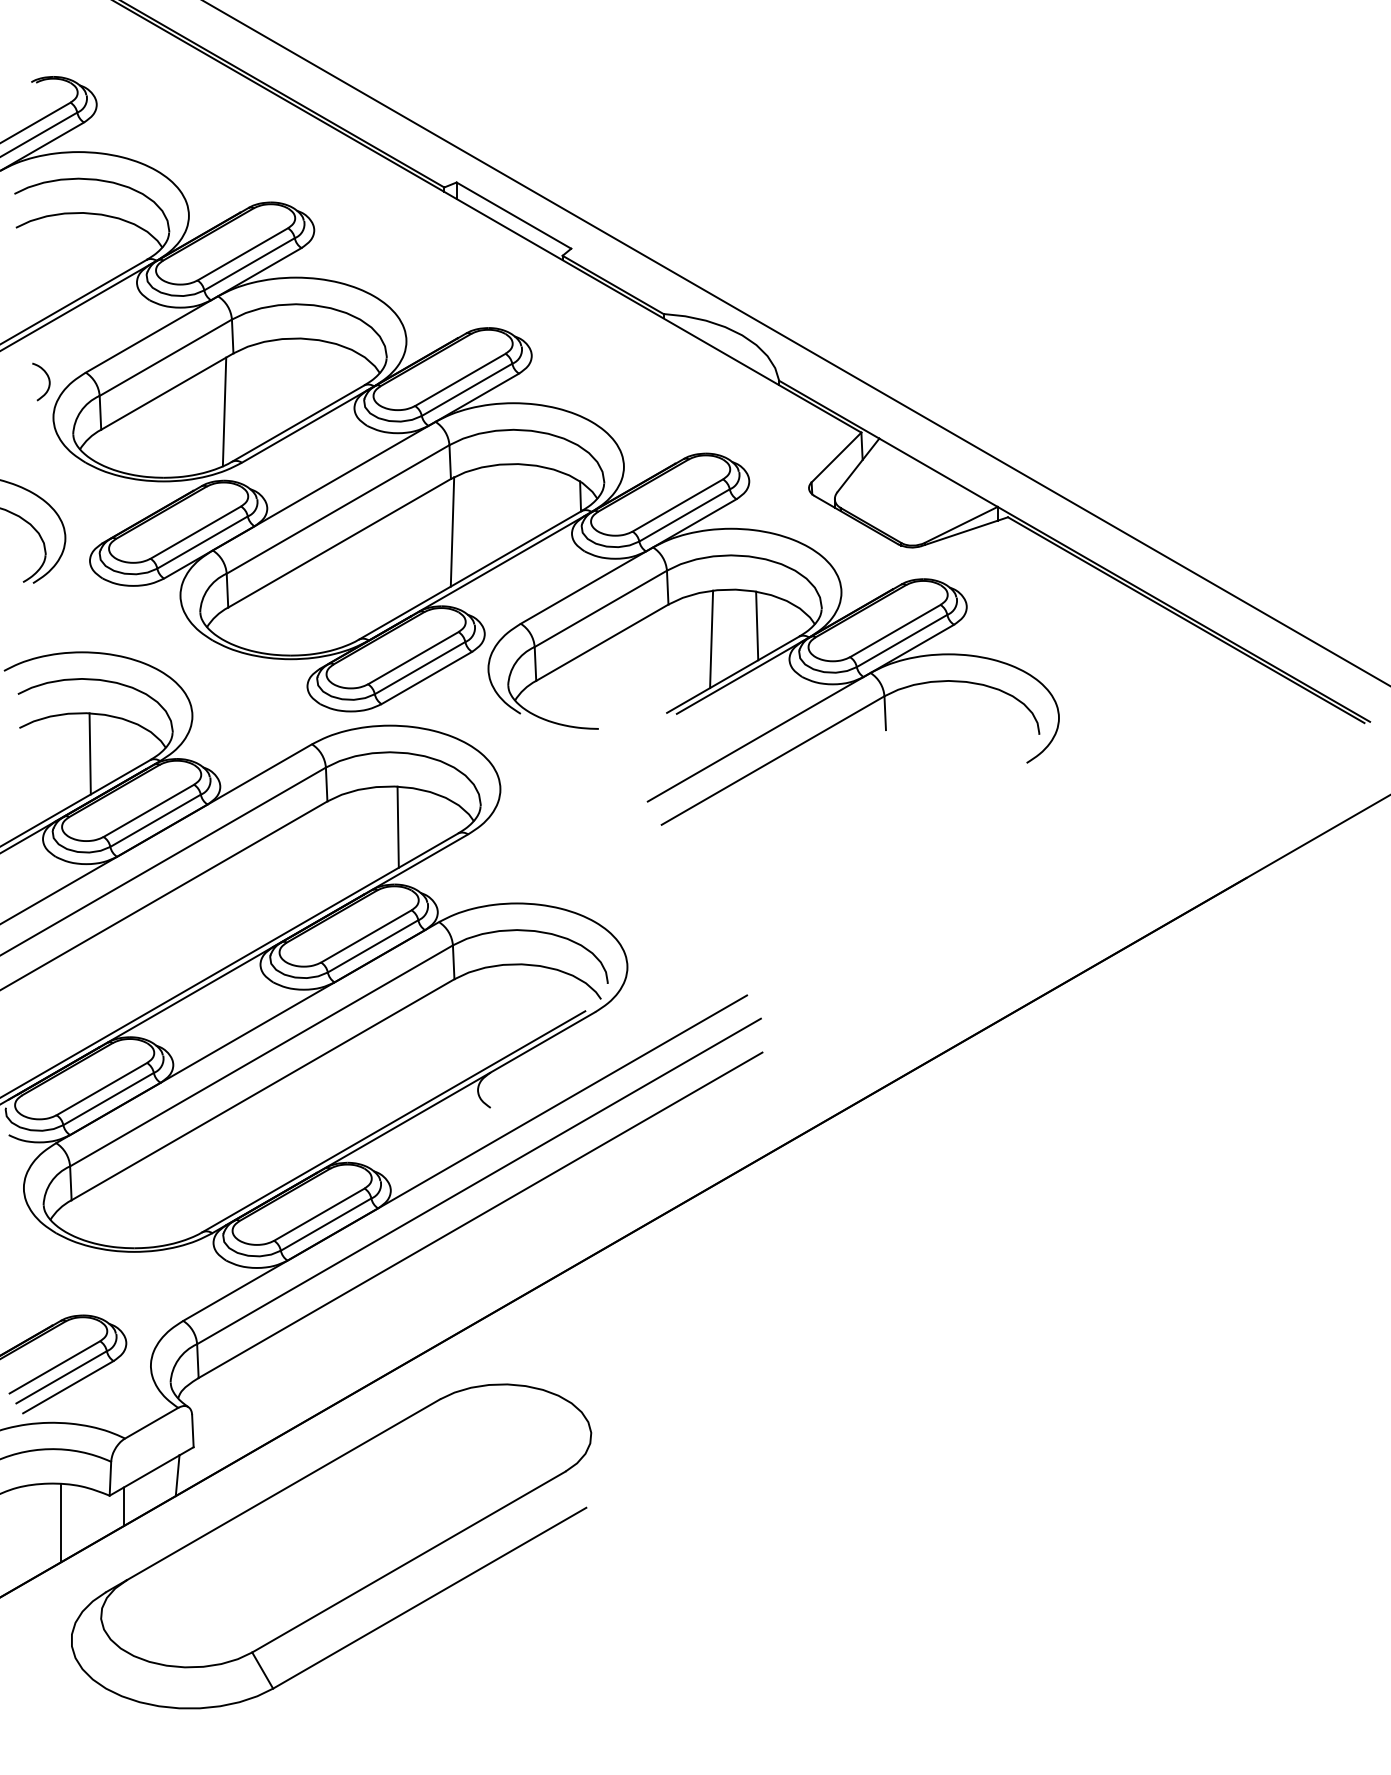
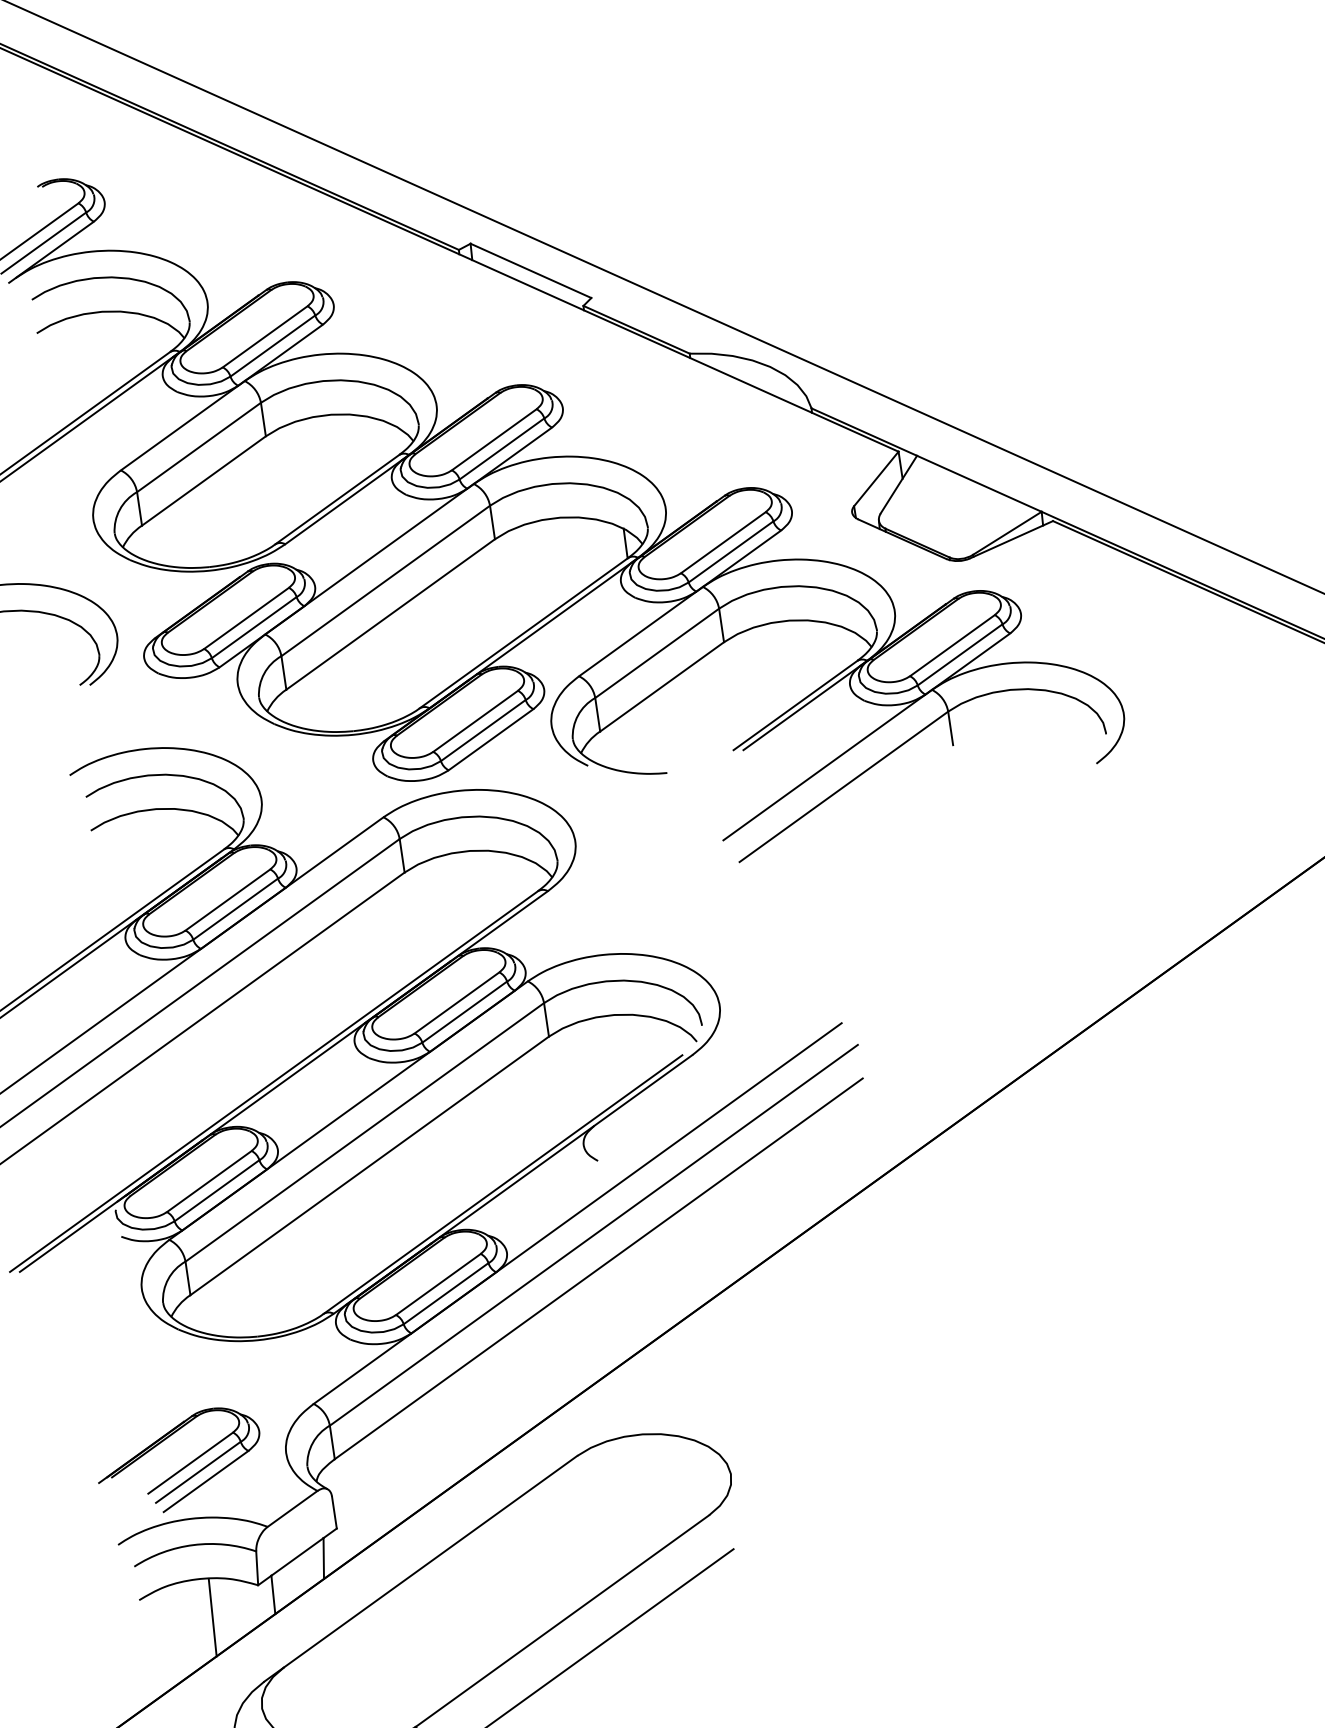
curve: (48, 381) -> (84, 482), removed
line: (224, 411) -> (262, 495), removed
line: (452, 531) -> (501, 591), removed
line: (757, 625) -> (814, 654), removed
line: (711, 639) -> (770, 672), removed
line: (89, 753) -> (163, 848), removed
line: (397, 826) -> (476, 890), removed

